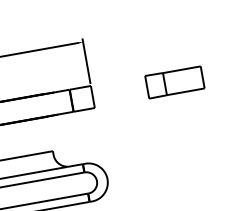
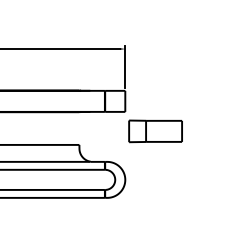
part: (174, 82) -> (155, 131), moved

